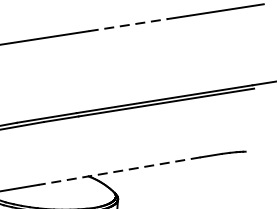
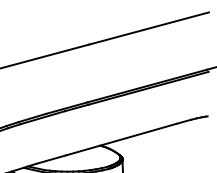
line: (128, 25) -> (116, 37), dashed -> solid
line: (119, 171) -> (121, 139), dashed -> solid

